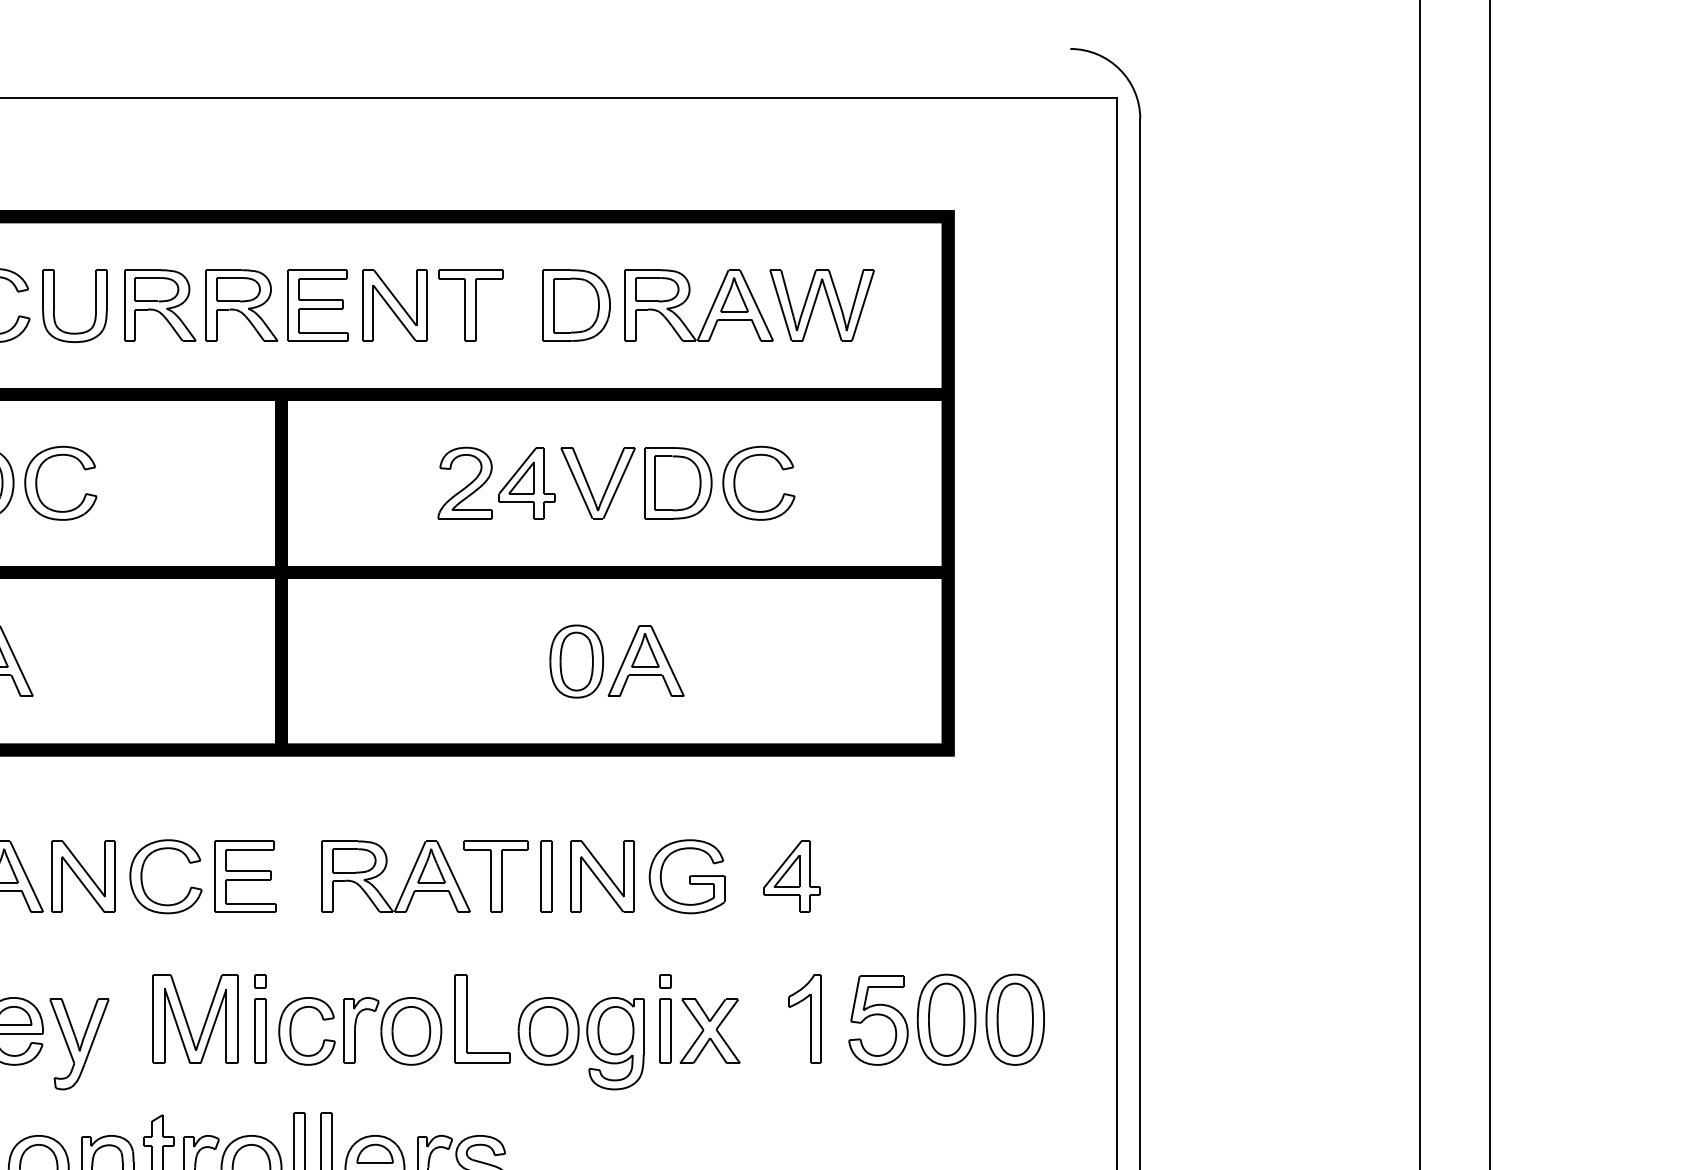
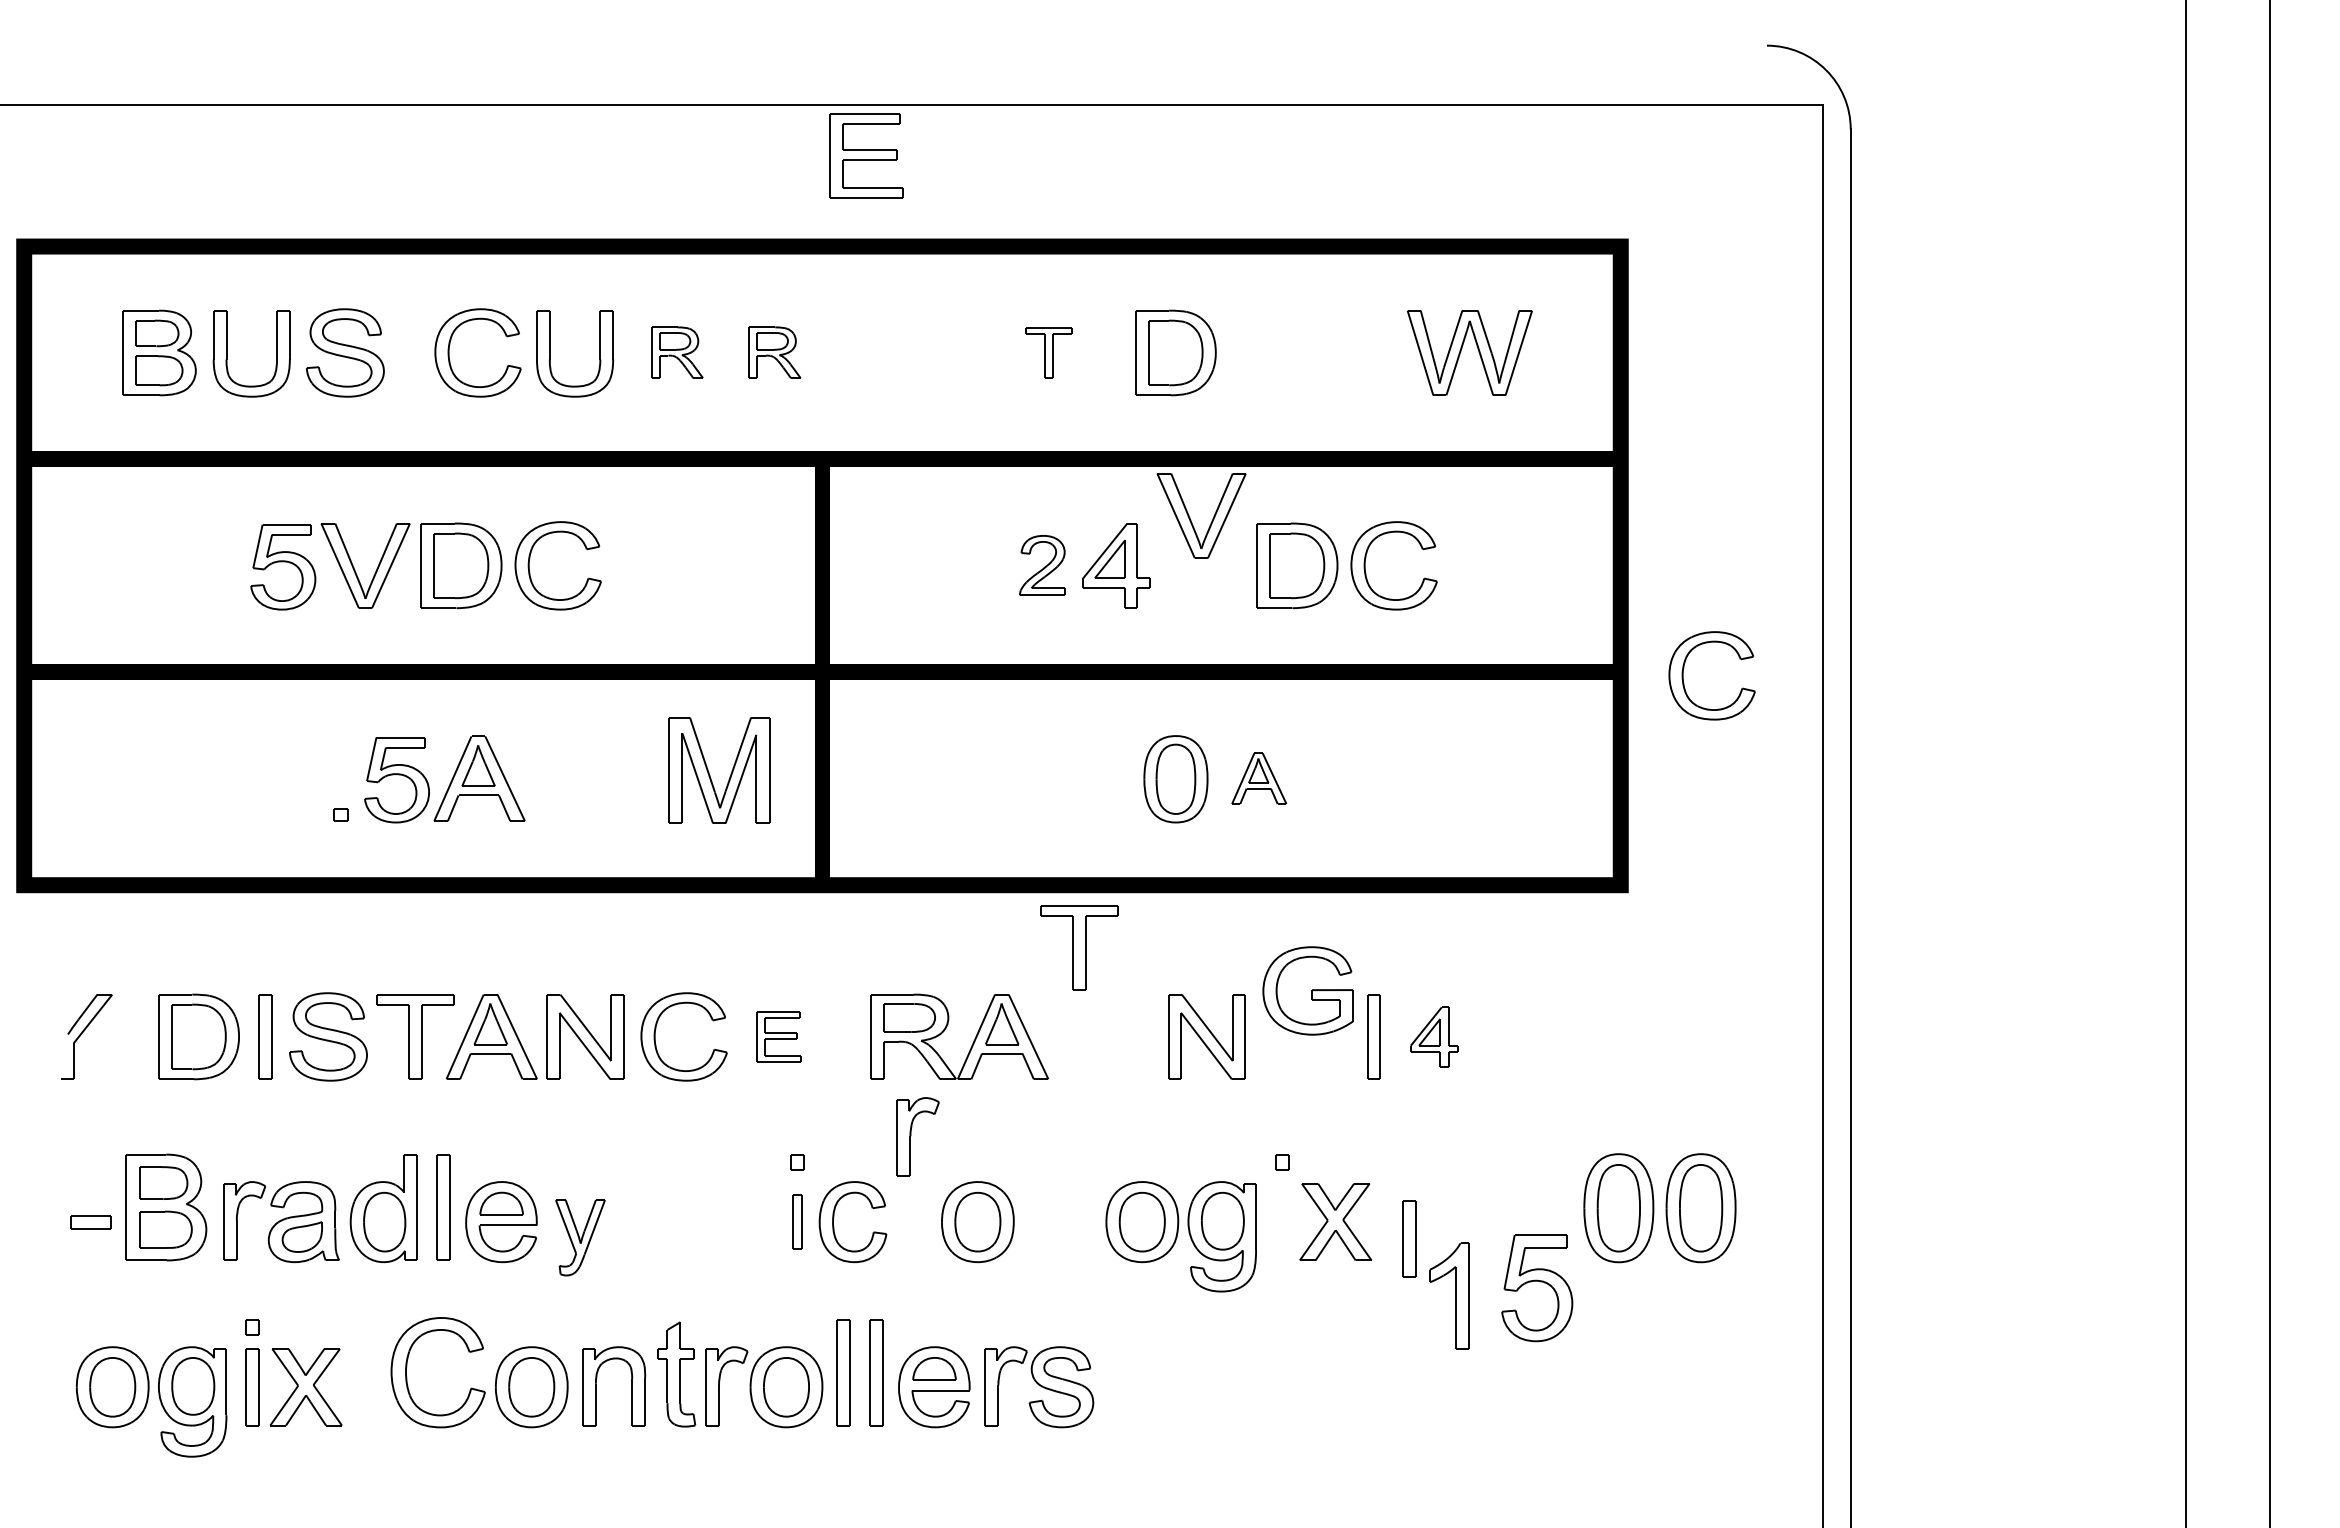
part: (160, 305) -> (677, 352), size x0.6
part: (241, 305) -> (774, 352), size x0.6
part: (318, 305) -> (866, 155), moved
part: (394, 305) -> (957, 352), removed
part: (470, 305) -> (1048, 352), size x0.6
part: (709, 310) -> (1335, 358), removed
part: (465, 483) -> (1042, 565), size x0.7
part: (588, 484) -> (1190, 517), moved
part: (1001, 569) -> (1684, 668), added
part: (646, 660) -> (1259, 778), size x0.6
part: (244, 876) -> (778, 1036), size x0.6
part: (496, 876) -> (1079, 947), moved
part: (546, 876) -> (1373, 1036), moved
part: (686, 876) -> (1307, 990), moved
part: (792, 876) -> (1434, 1036), size x0.7
part: (881, 1015) -> (1540, 1282), moved
part: (805, 1018) -> (1449, 1295), moved
part: (466, 1019) -> (1044, 1207), removed
part: (187, 1020) -> (709, 772), moved
part: (260, 1030) -> (797, 1221), size x0.7
part: (360, 1030) -> (917, 1136), moved
part: (665, 1030) -> (1409, 1238), moved
part: (79, 1044) -> (580, 1237), size x0.7

